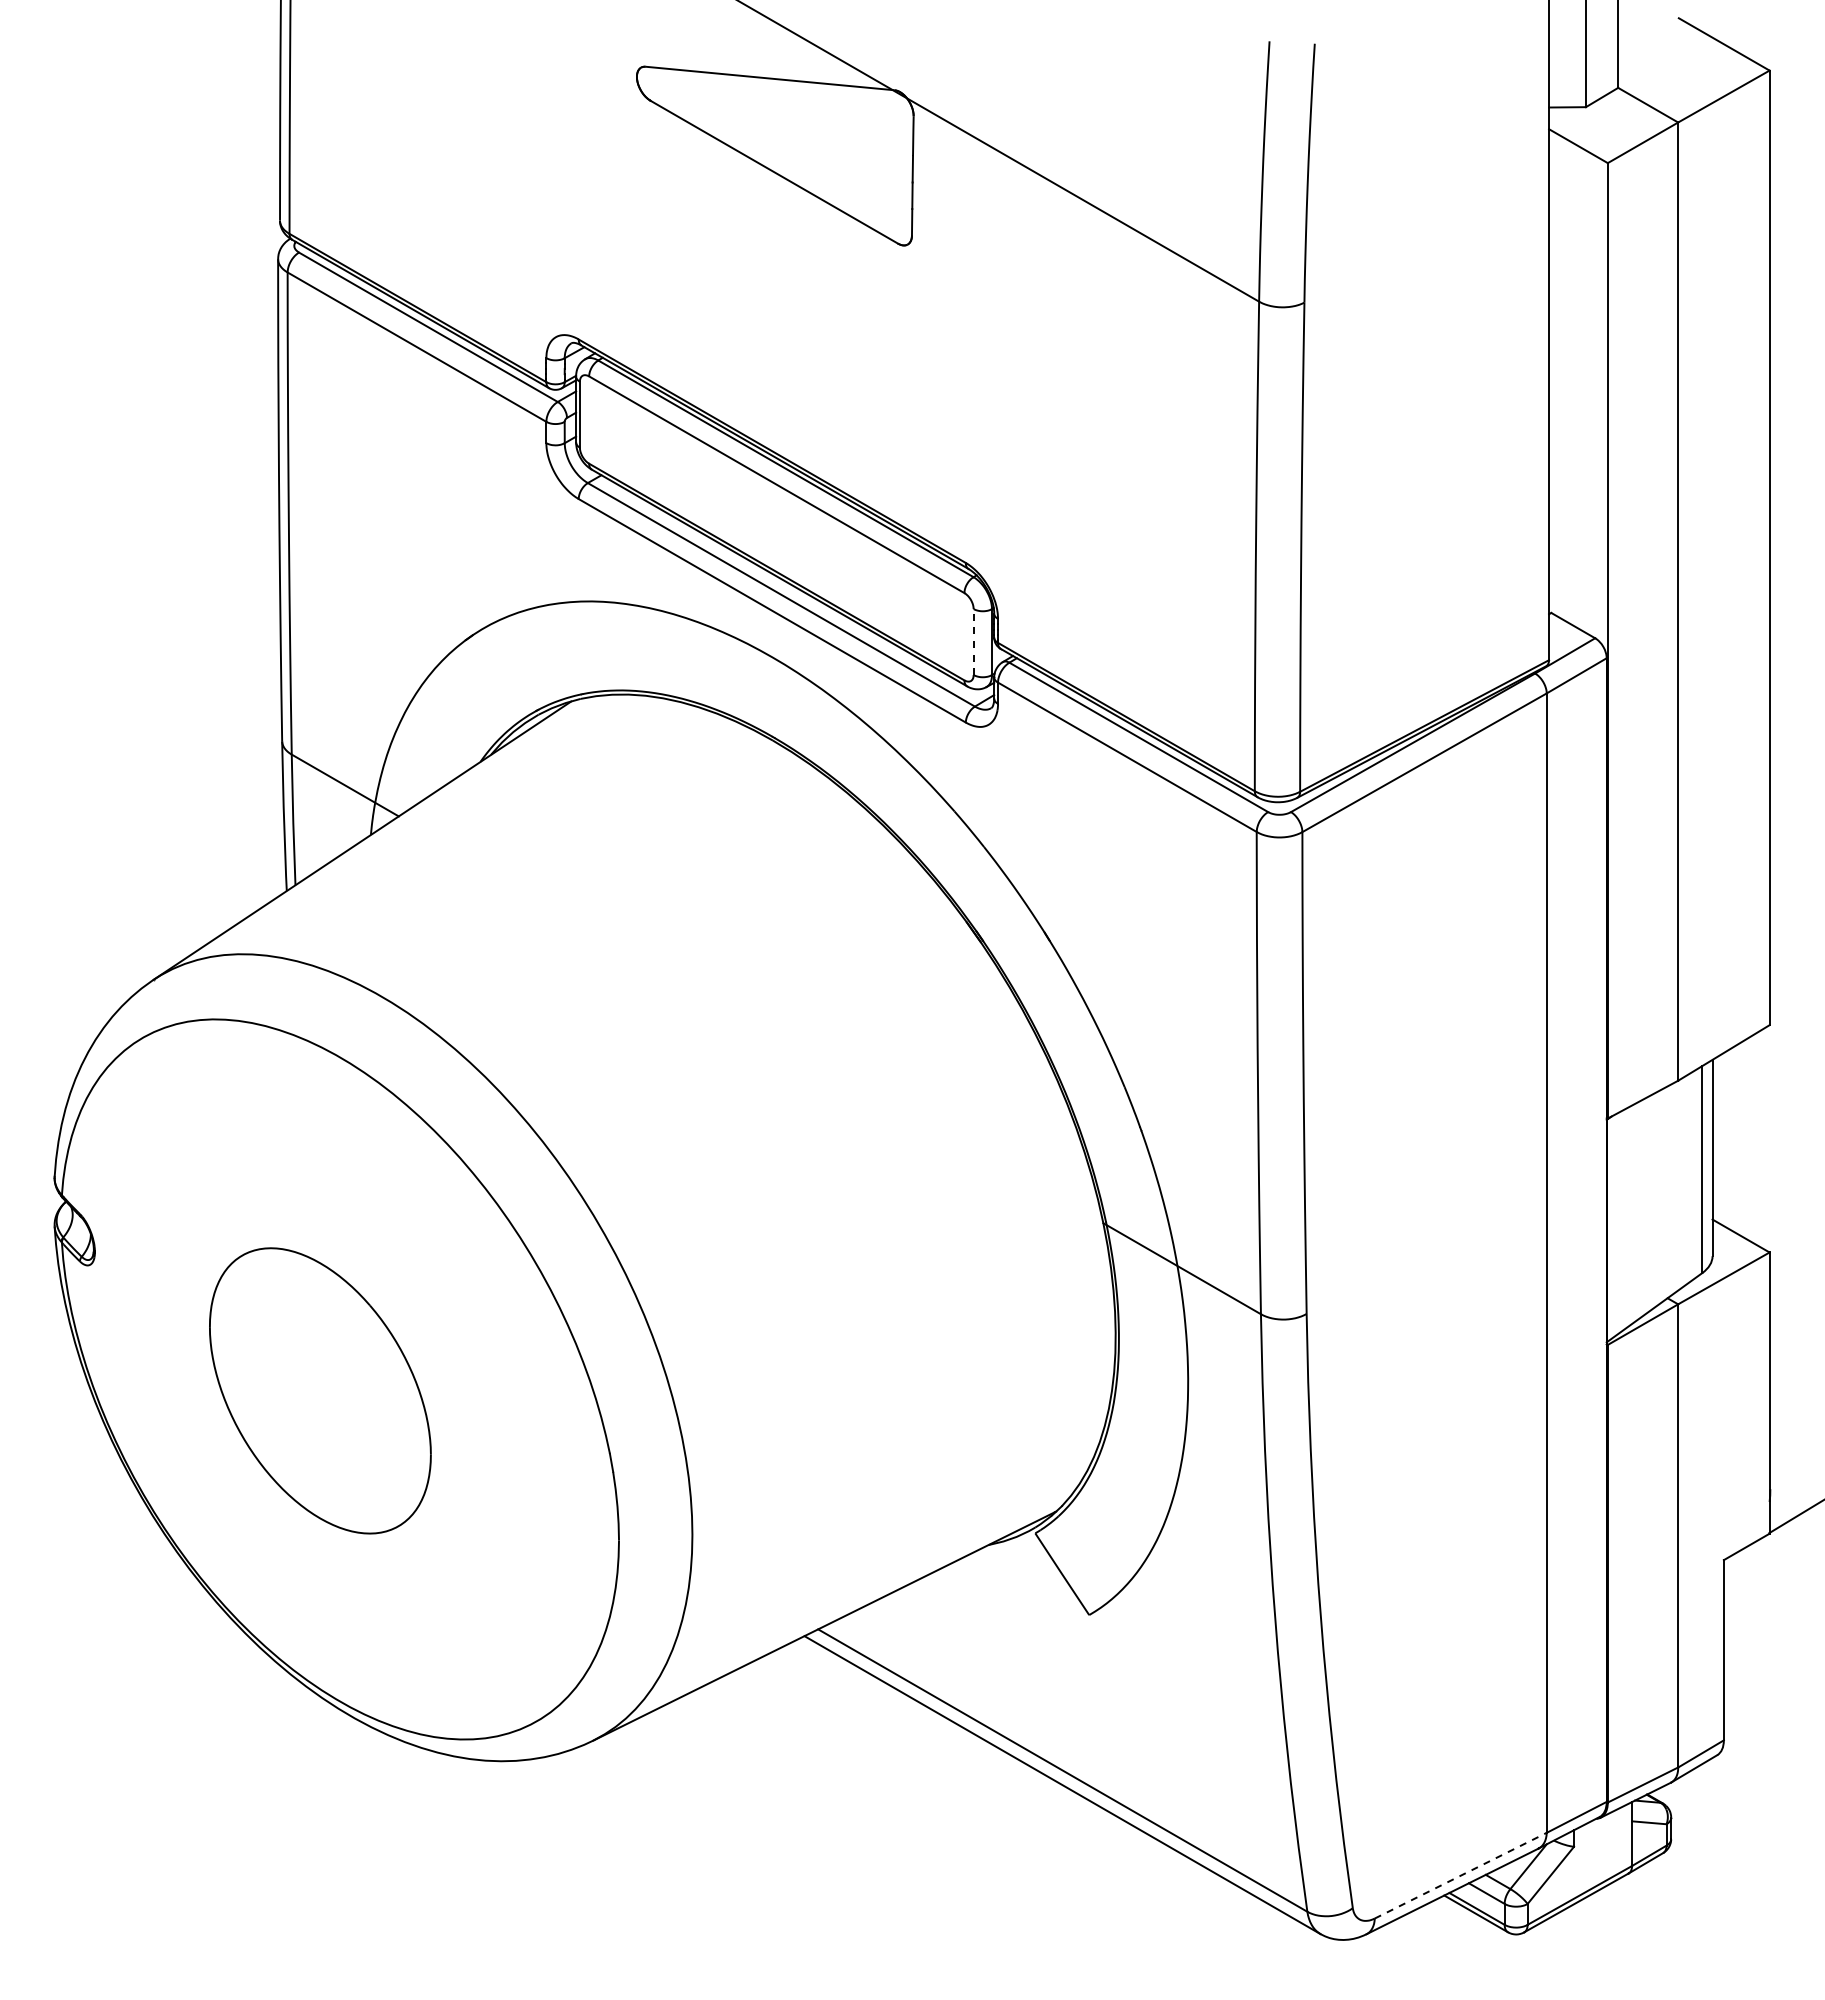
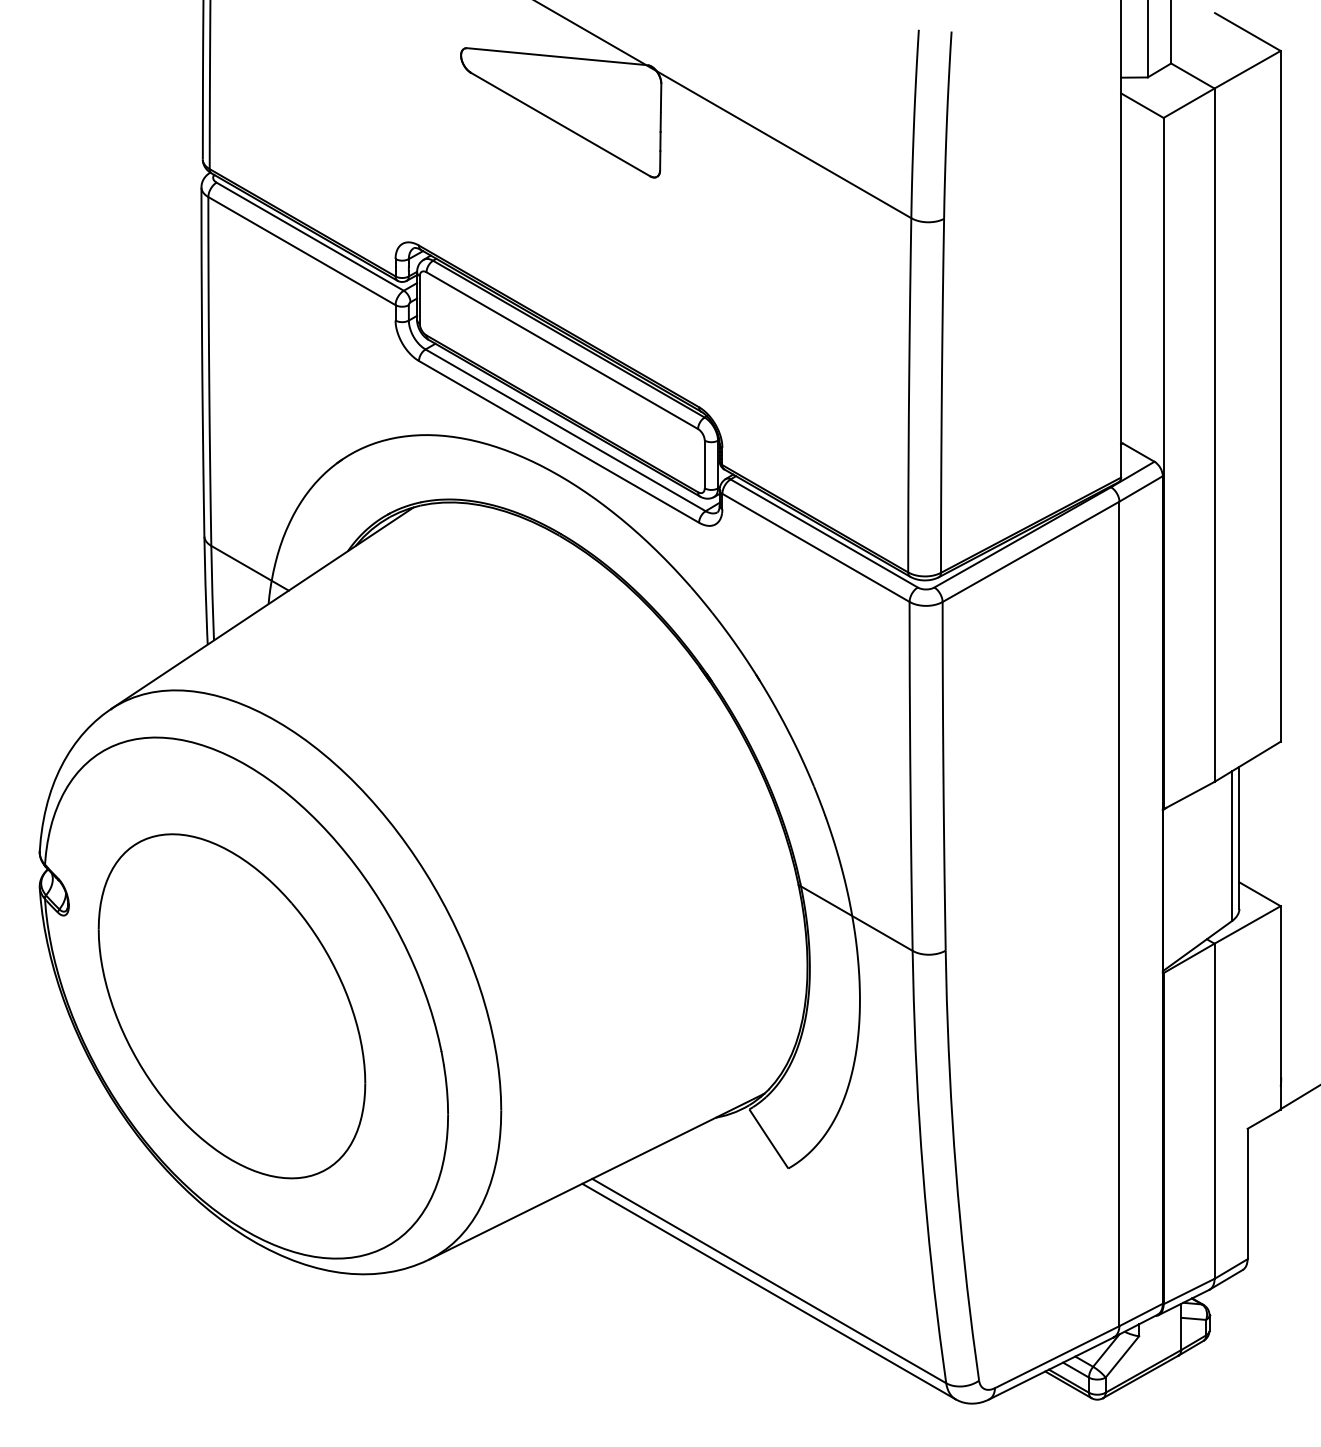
line: (973, 642) -> (704, 464), dashed -> solid
part: (320, 1390) -> (232, 1006), size x1.67
line: (1461, 1875) -> (1057, 1357), dashed -> solid

